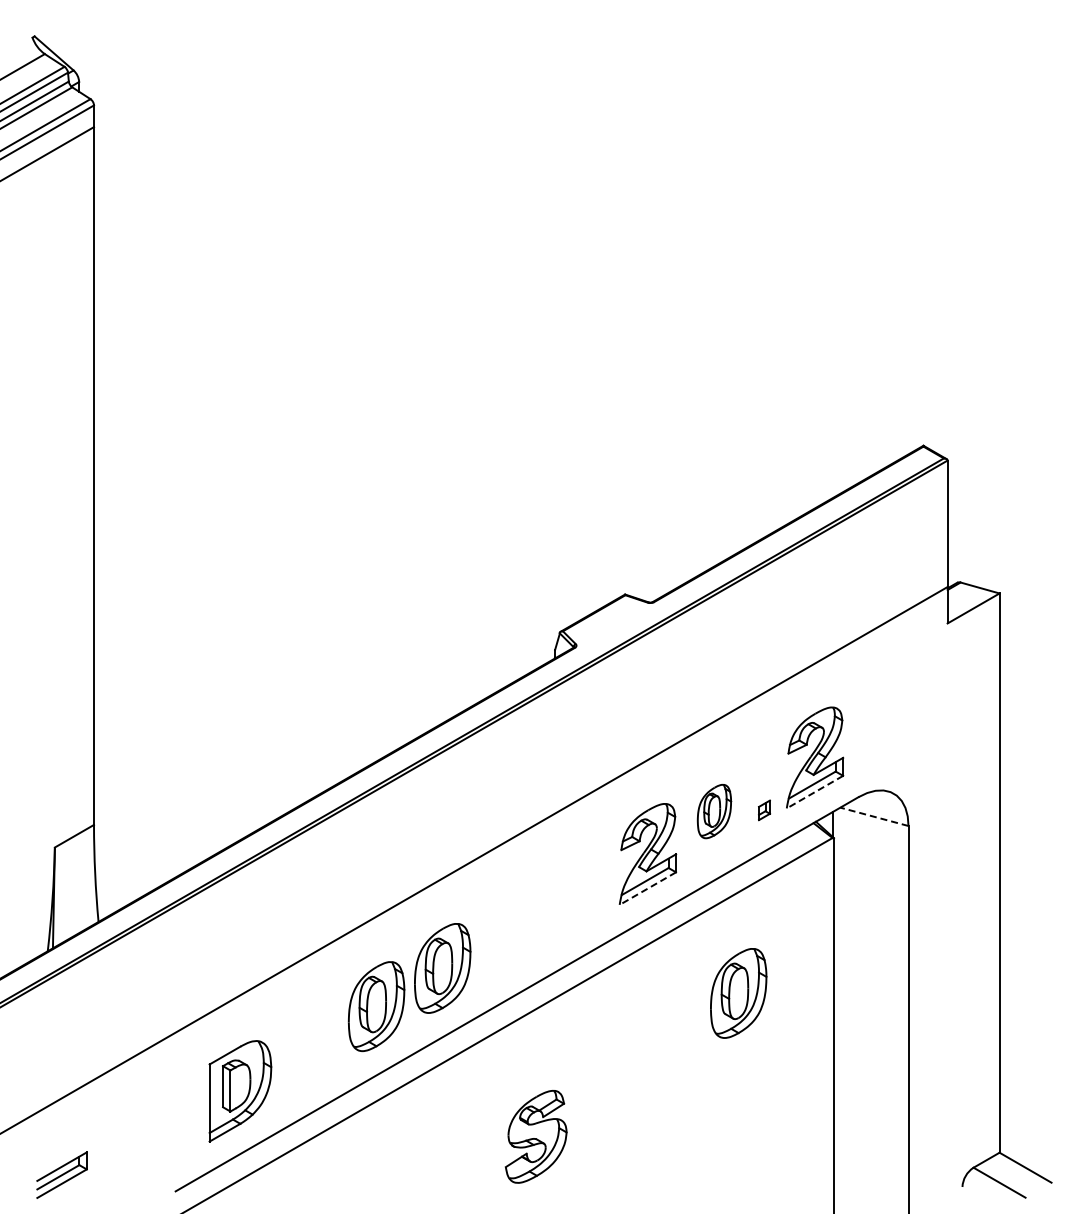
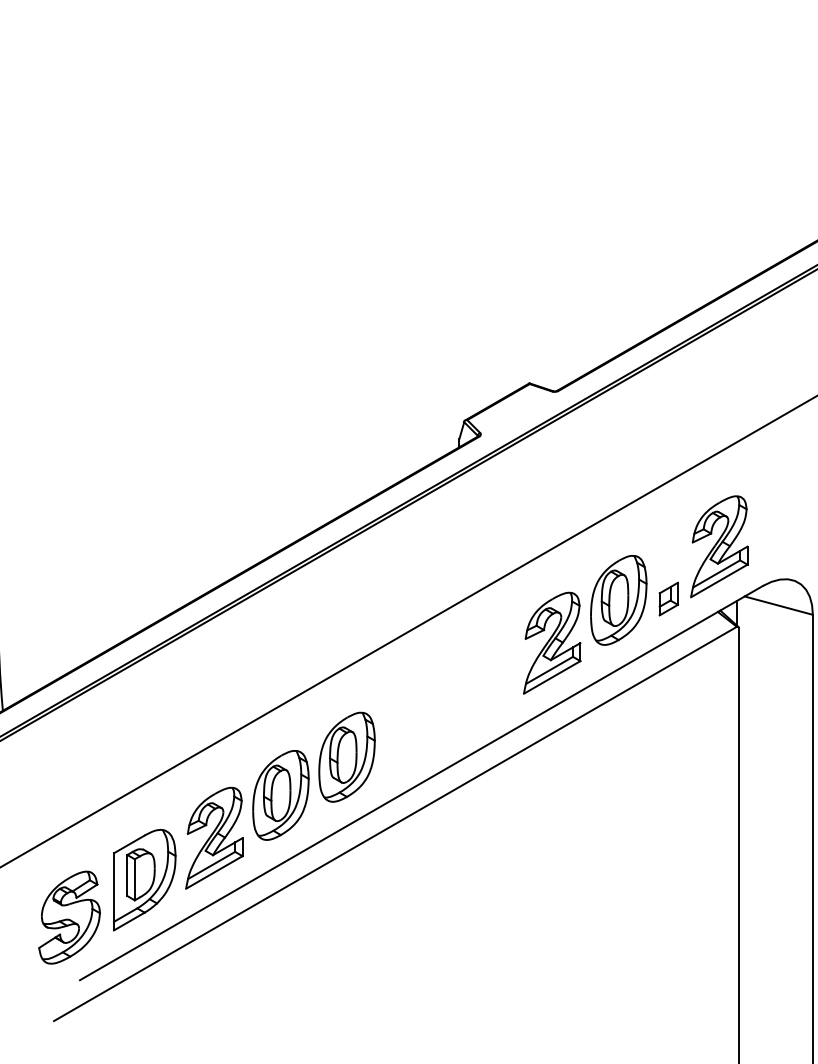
line: (814, 792) -> (718, 581), dashed -> solid
part: (764, 810) -> (668, 599), size x1.67
part: (714, 811) -> (618, 600), size x1.67
line: (873, 816) -> (777, 605), dashed -> solid
line: (647, 888) -> (551, 677), dashed -> solid
part: (738, 993) -> (642, 782), removed
part: (309, 1049) -> (213, 838), added
part: (535, 1136) -> (68, 917), moved

